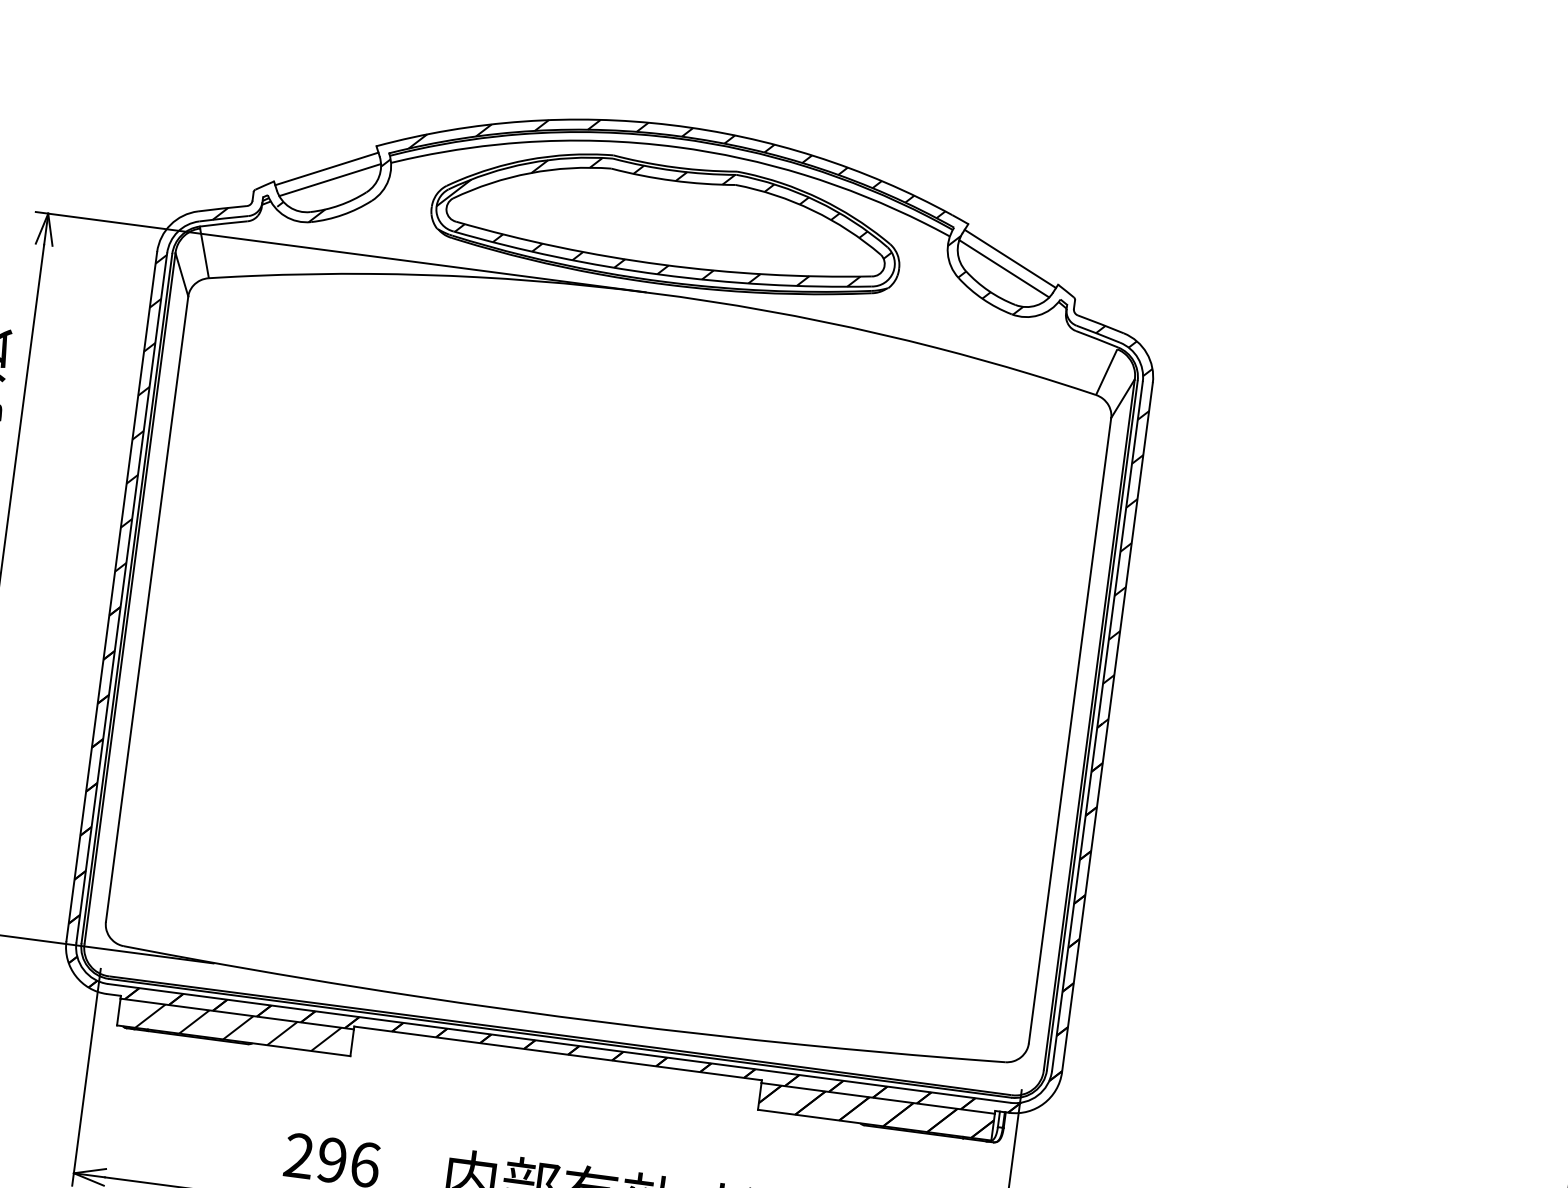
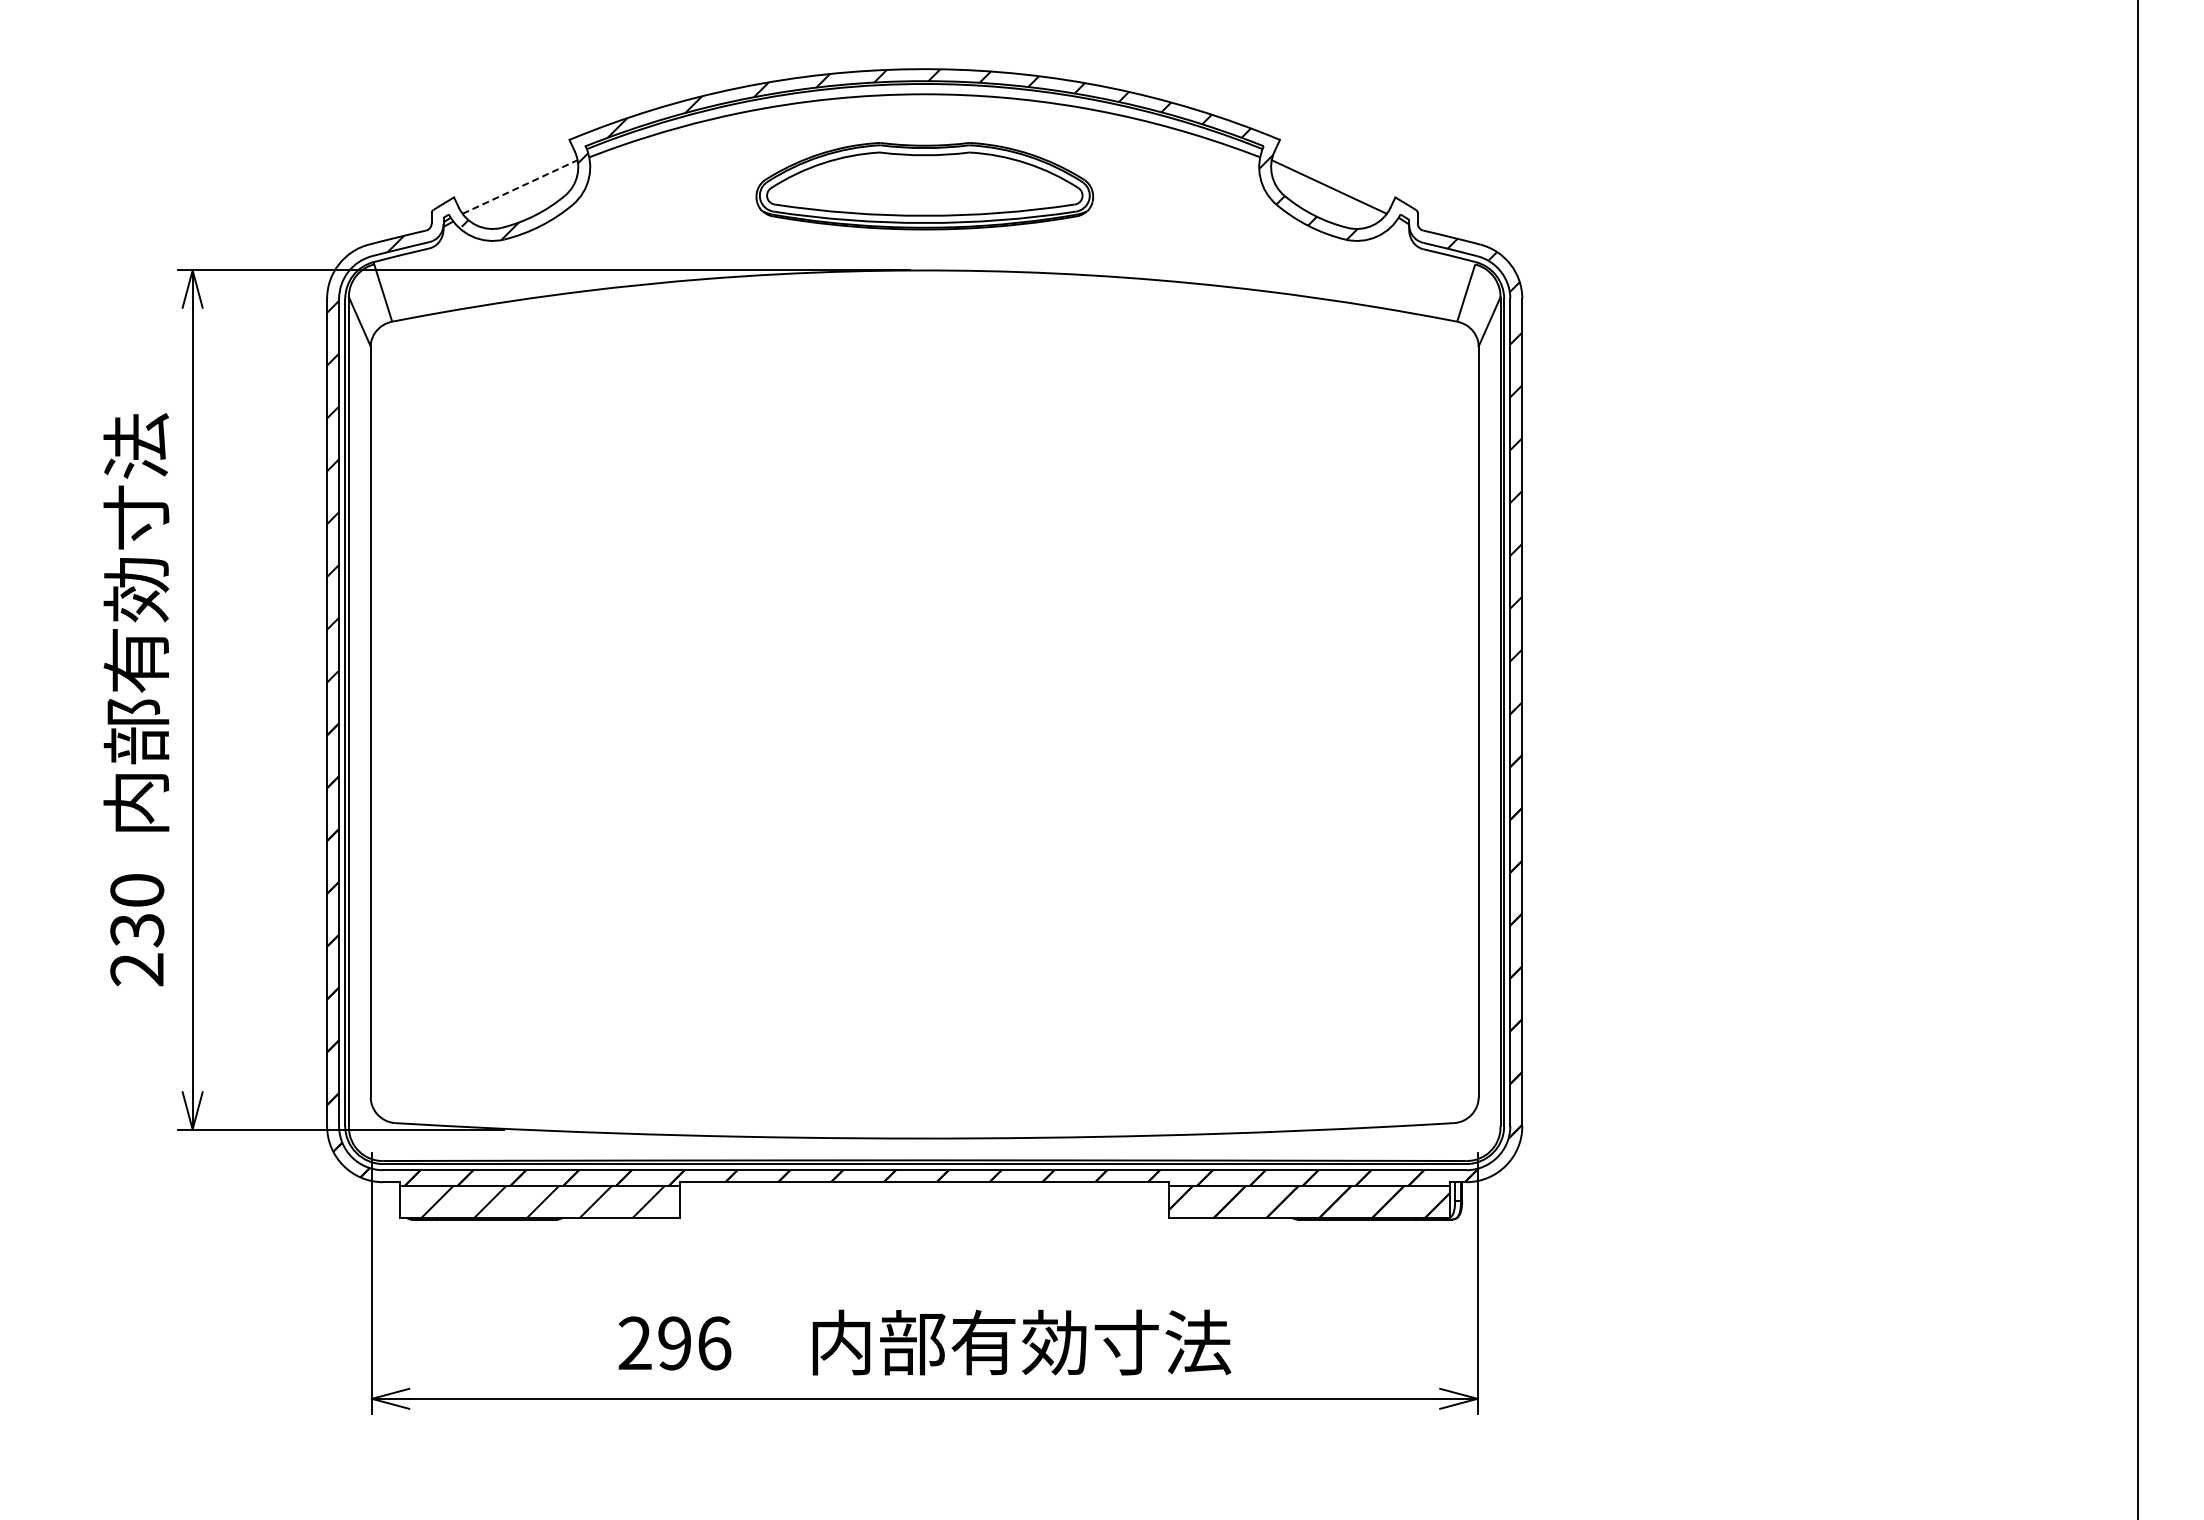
line: (326, 169) -> (514, 174), removed
line: (330, 179) -> (520, 186), solid -> dashed
part: (667, 223) -> (924, 186), size x0.6
line: (1009, 258) -> (1334, 174), removed

